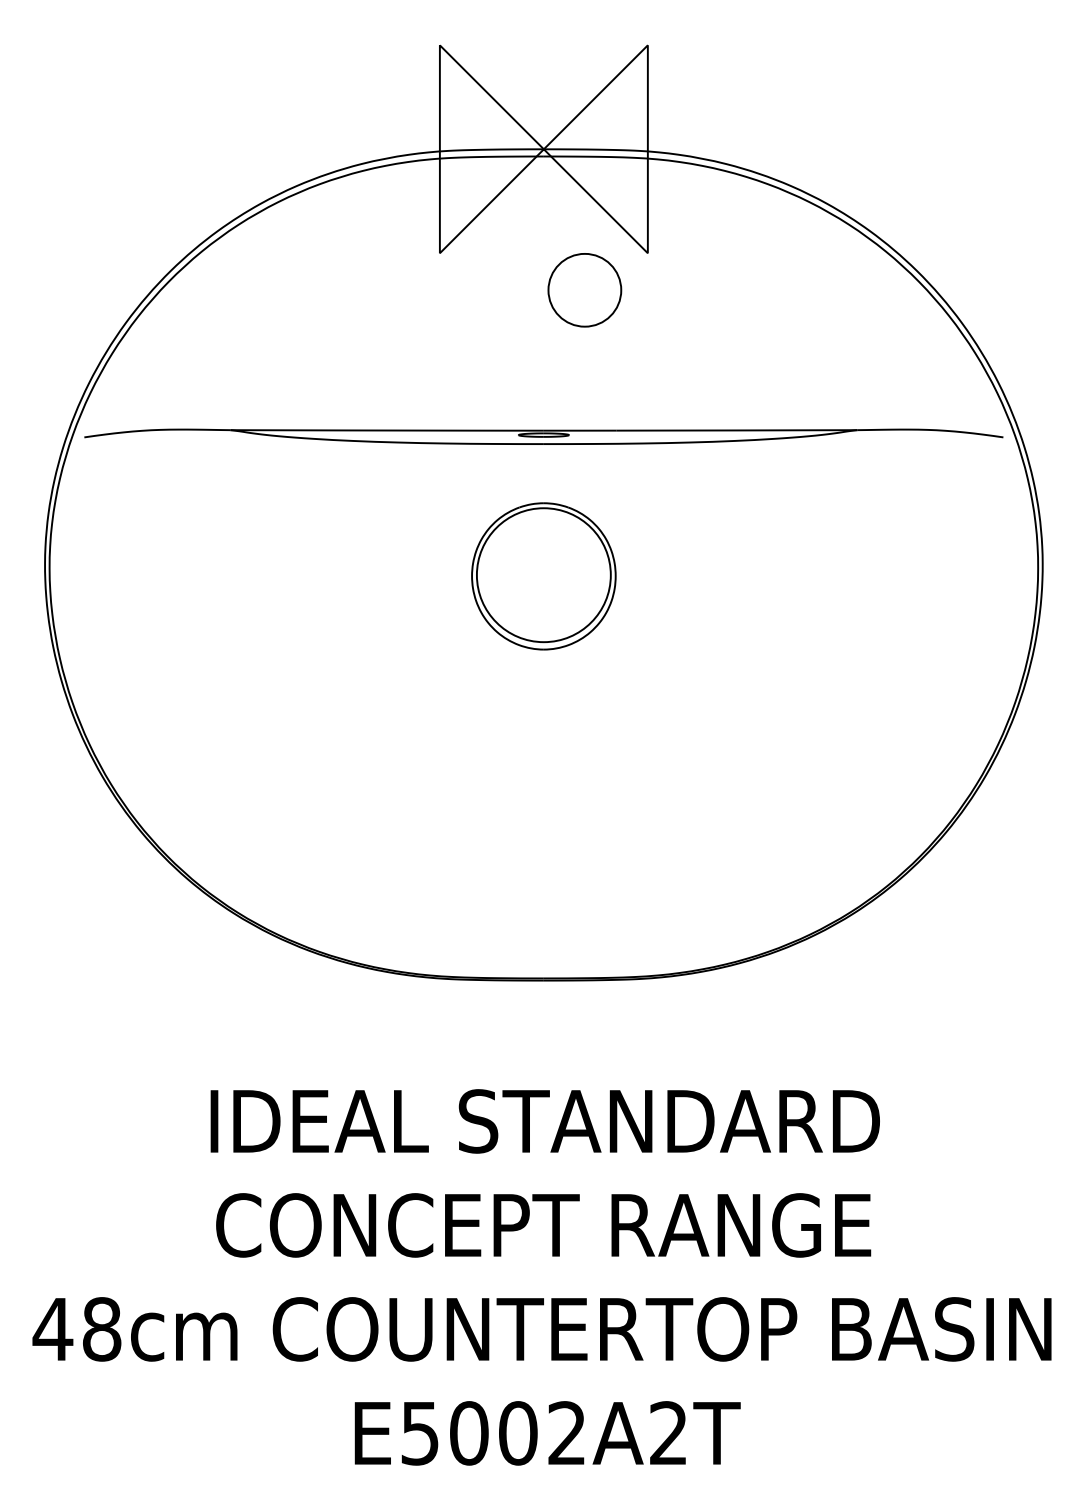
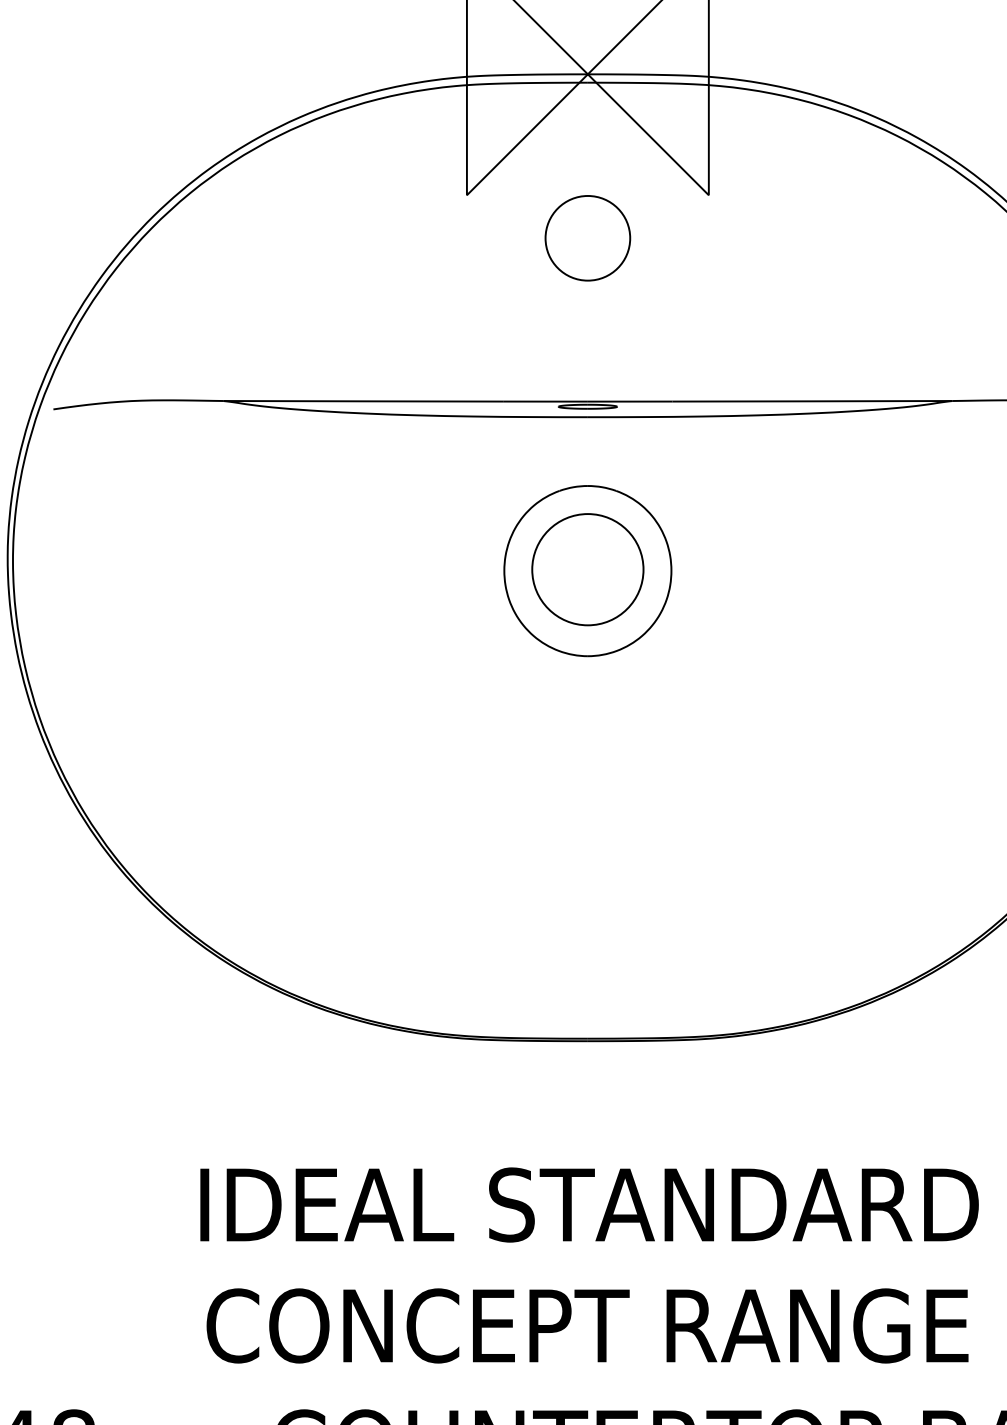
circle: (584, 290) -> (587, 238), moved
circle: (543, 575) -> (587, 570), size x0.71

